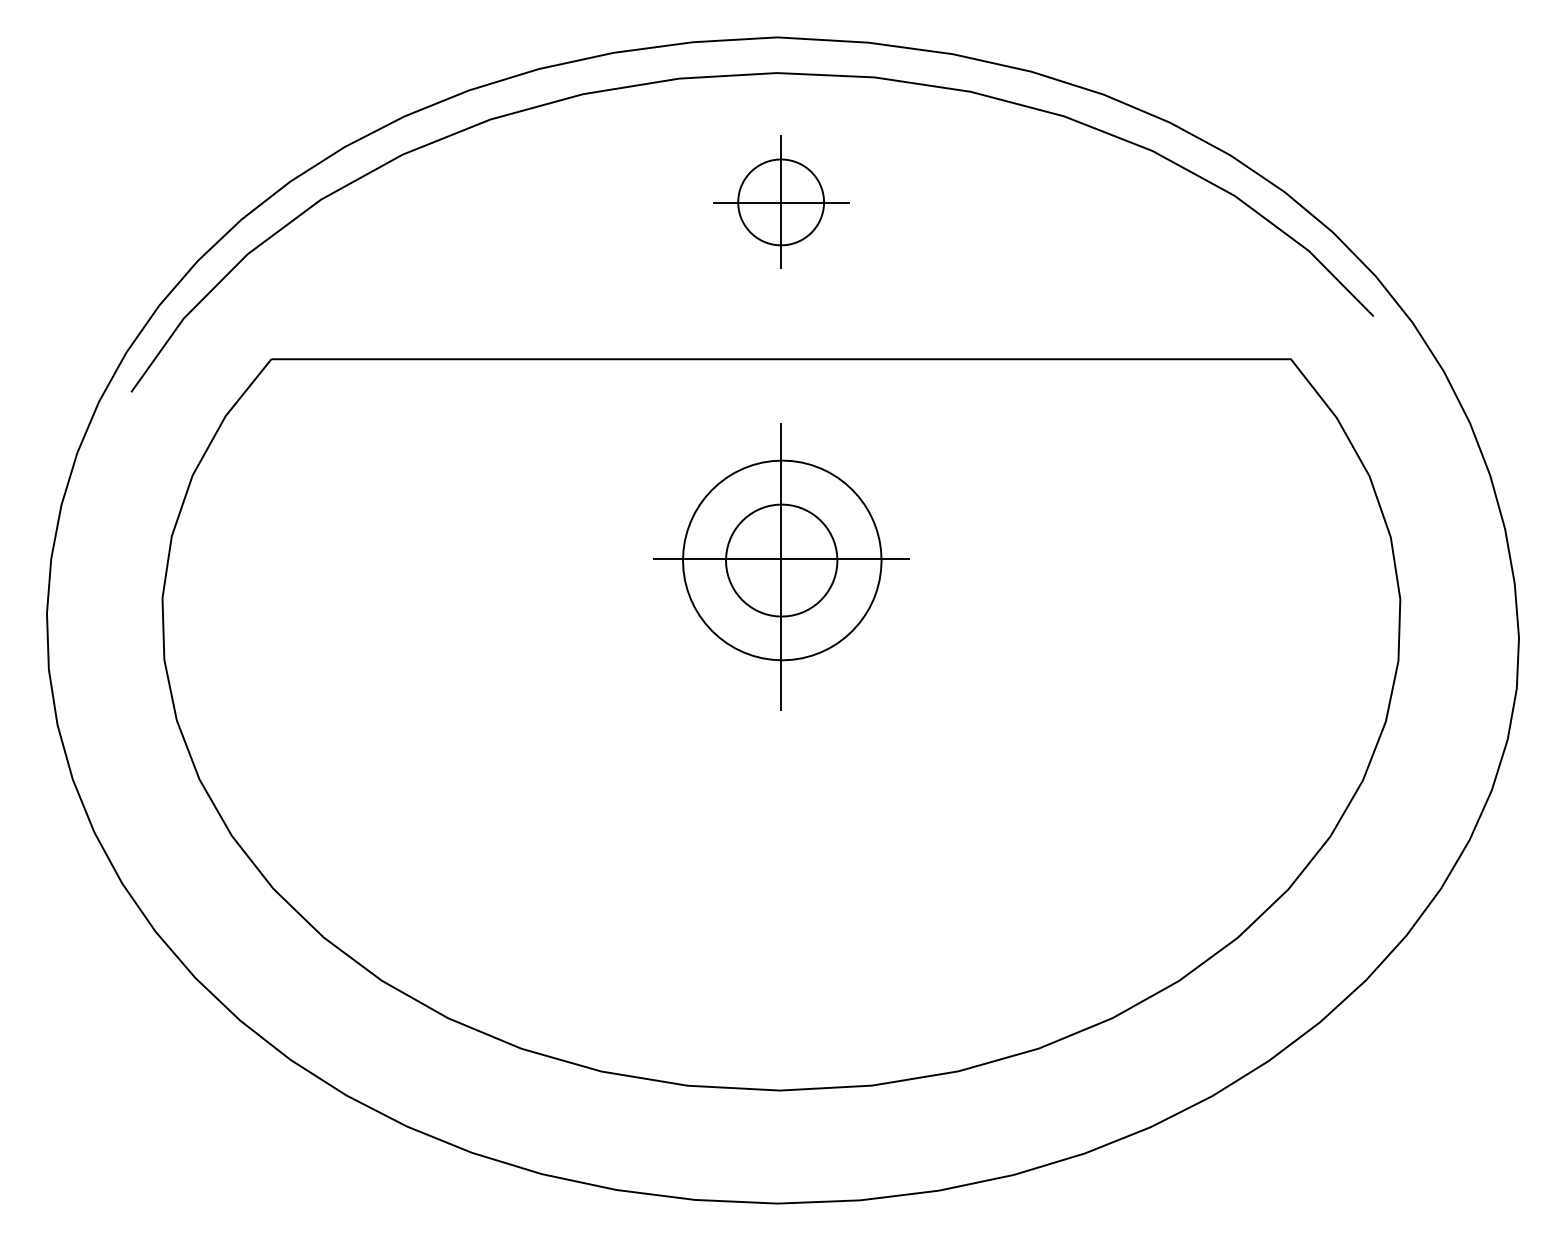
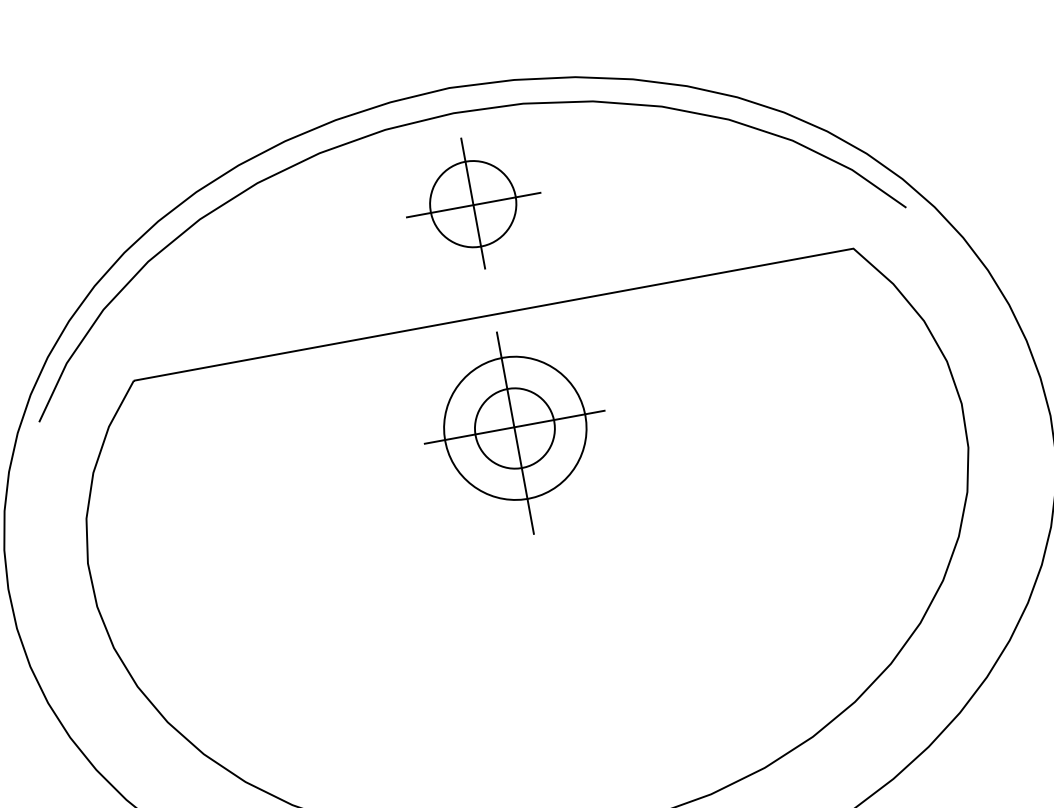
part: (781, 201) -> (473, 203), size x1.4
part: (781, 566) -> (515, 432), moved

